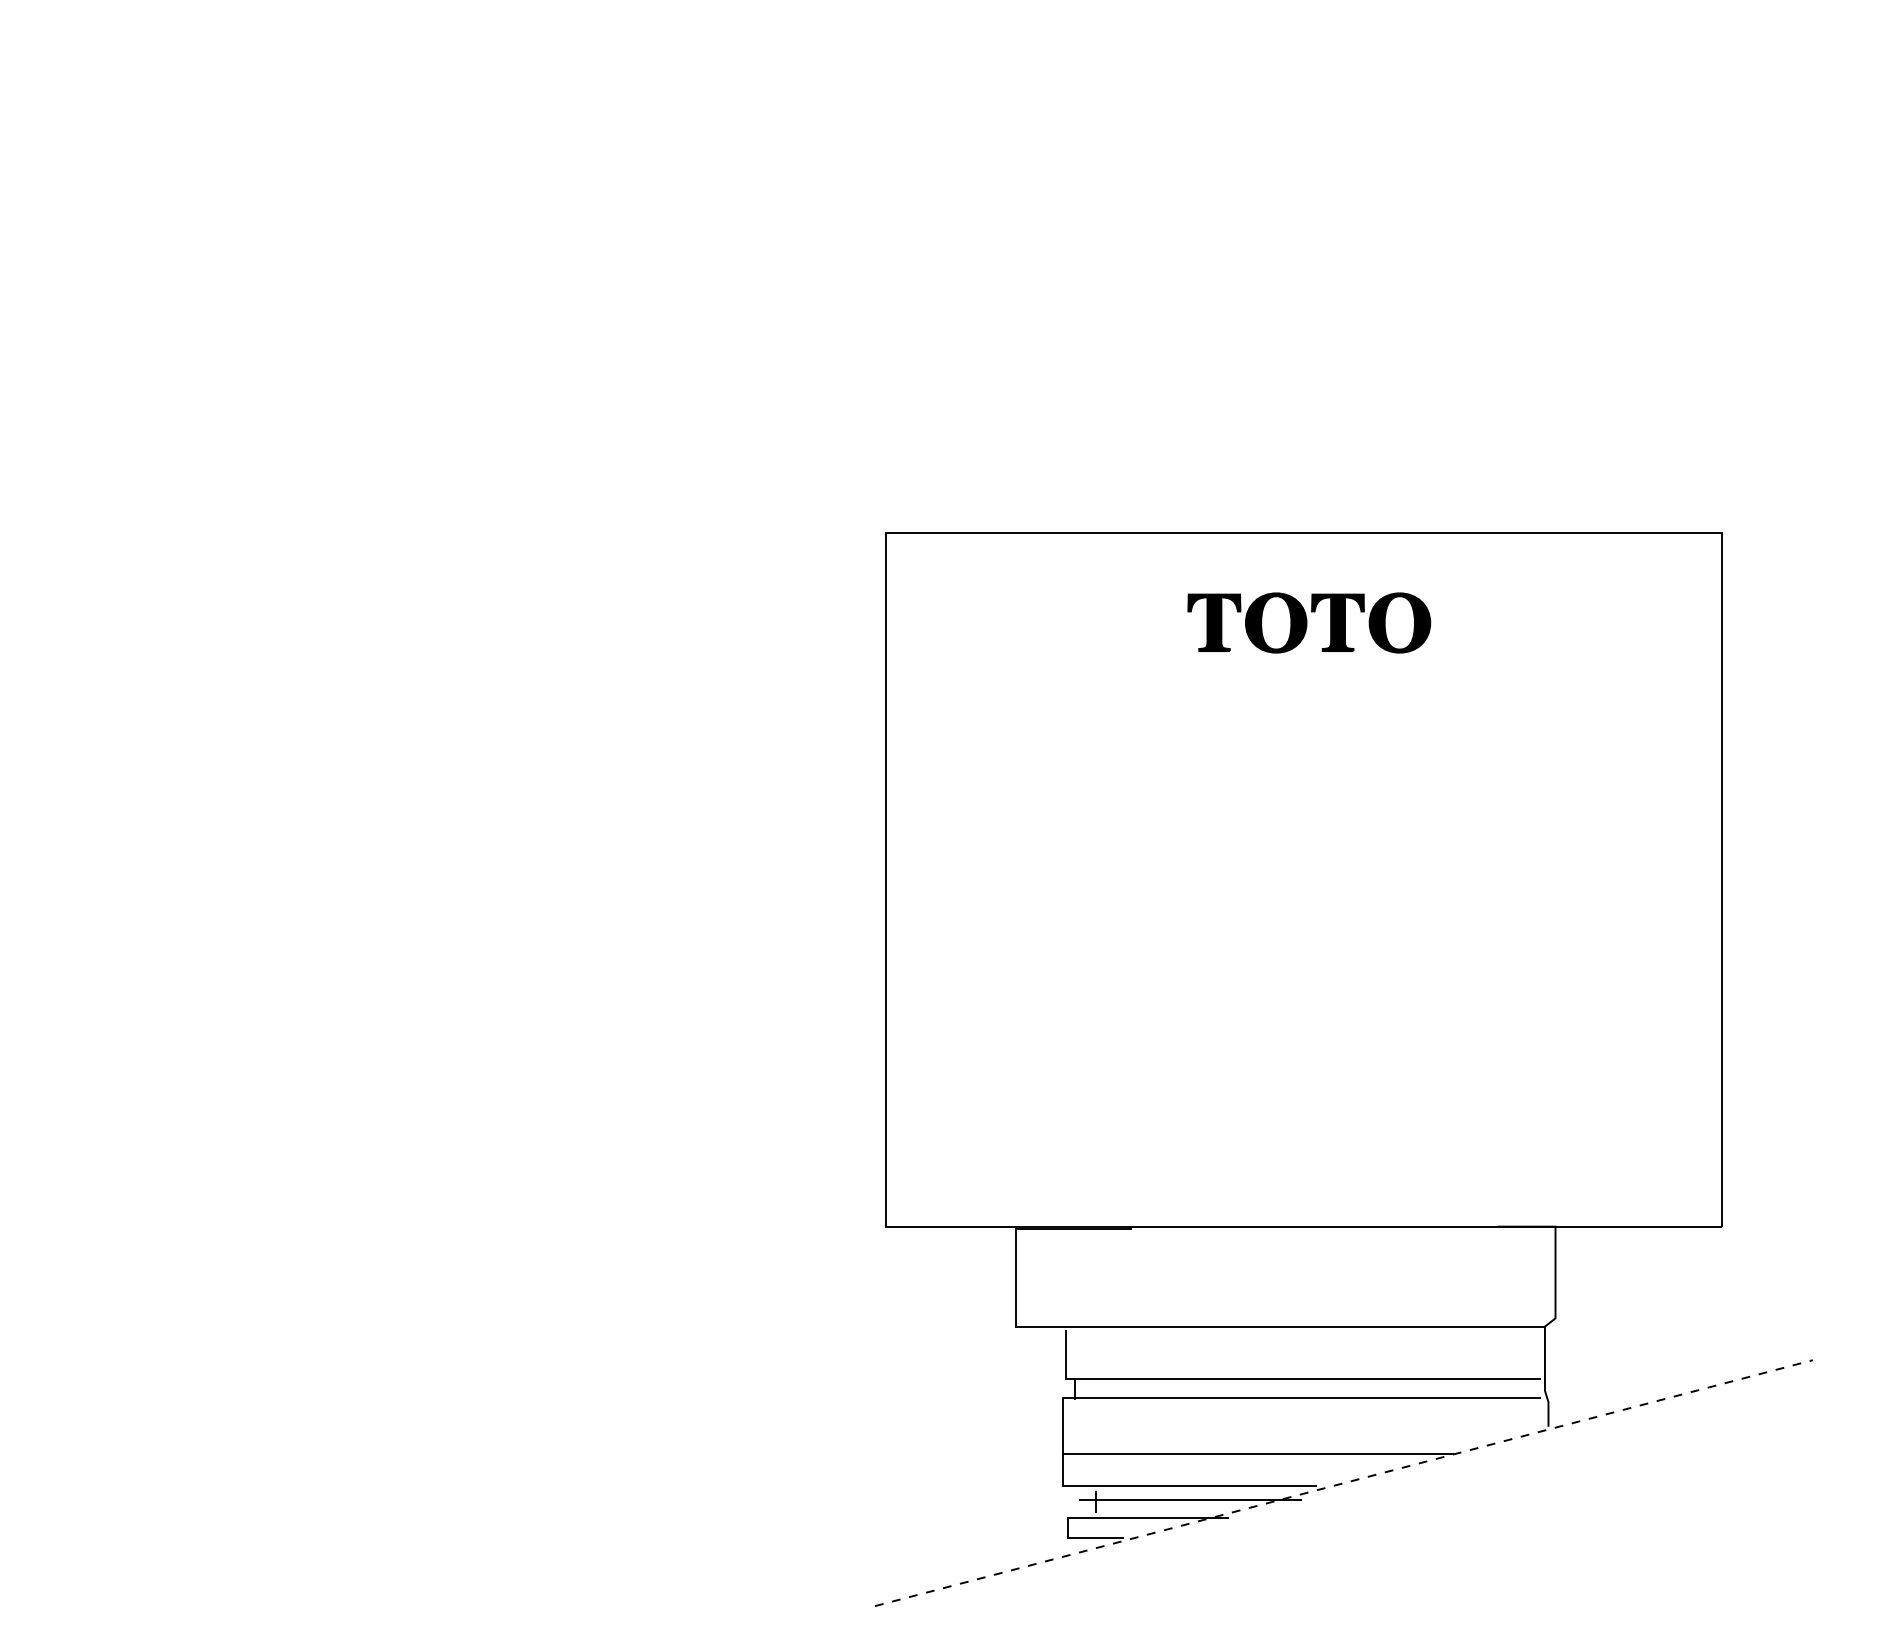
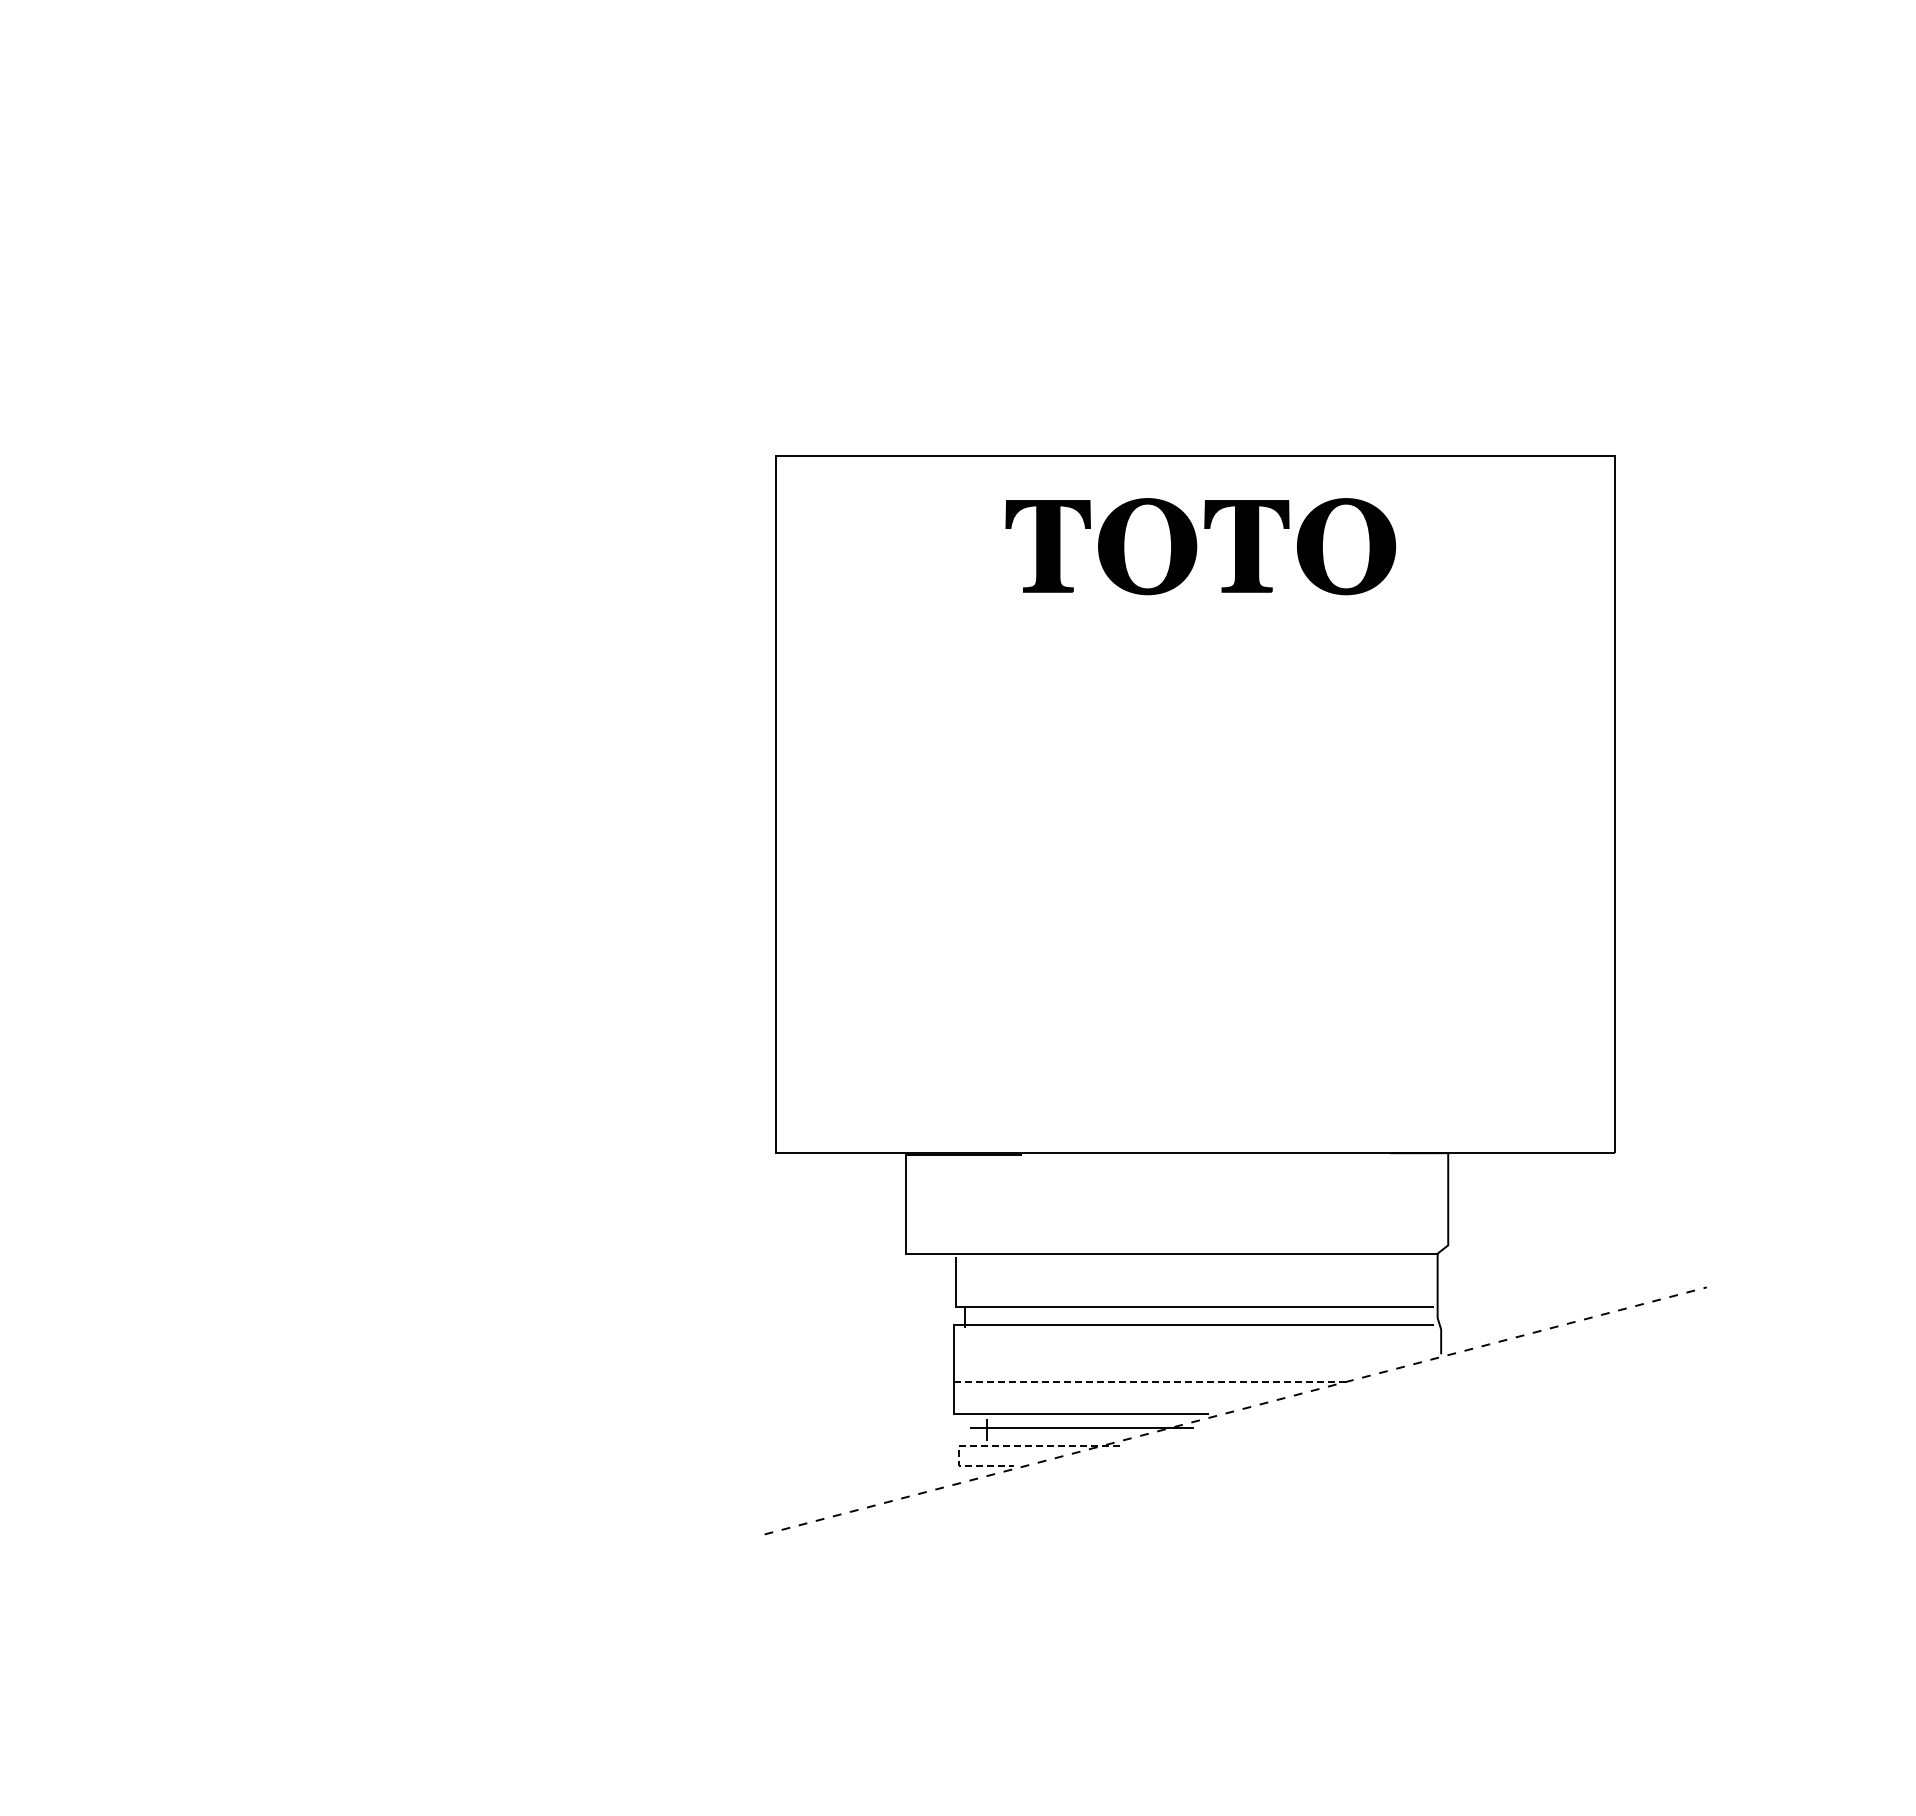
part: (1308, 622) -> (1200, 546), size x1.6
line: (1260, 1453) -> (1151, 1381), solid -> dashed
line: (1109, 1518) -> (1000, 1446), solid -> dashed

